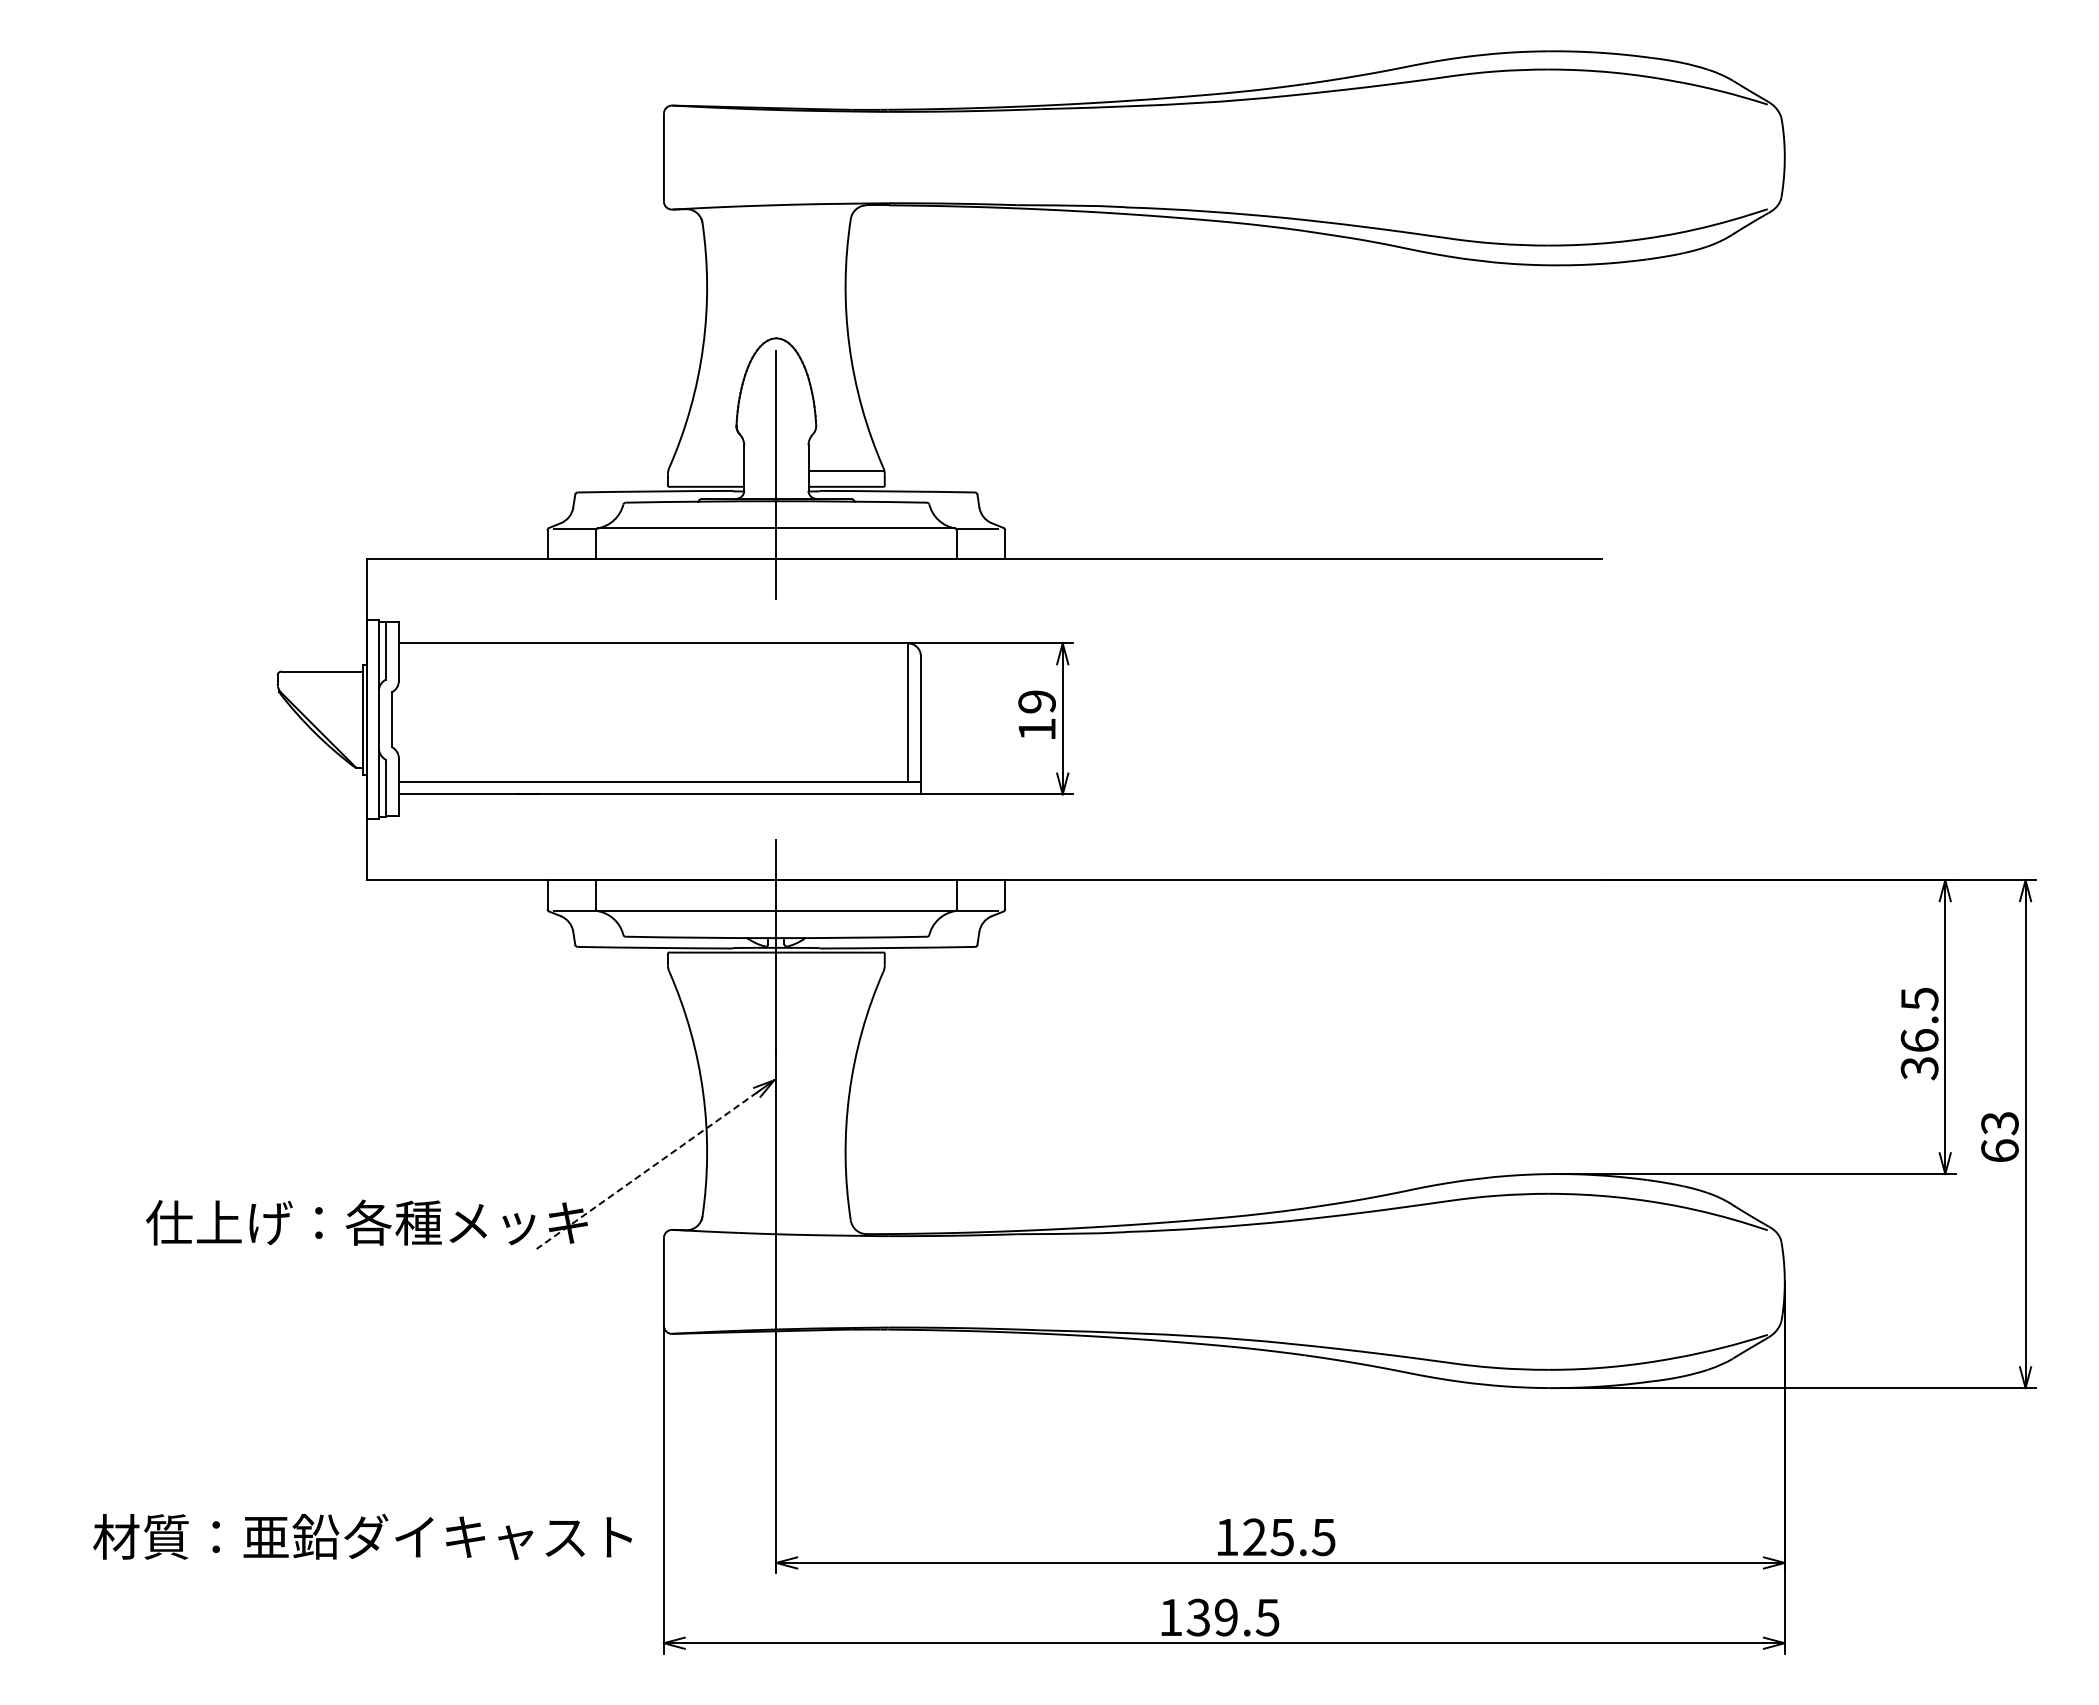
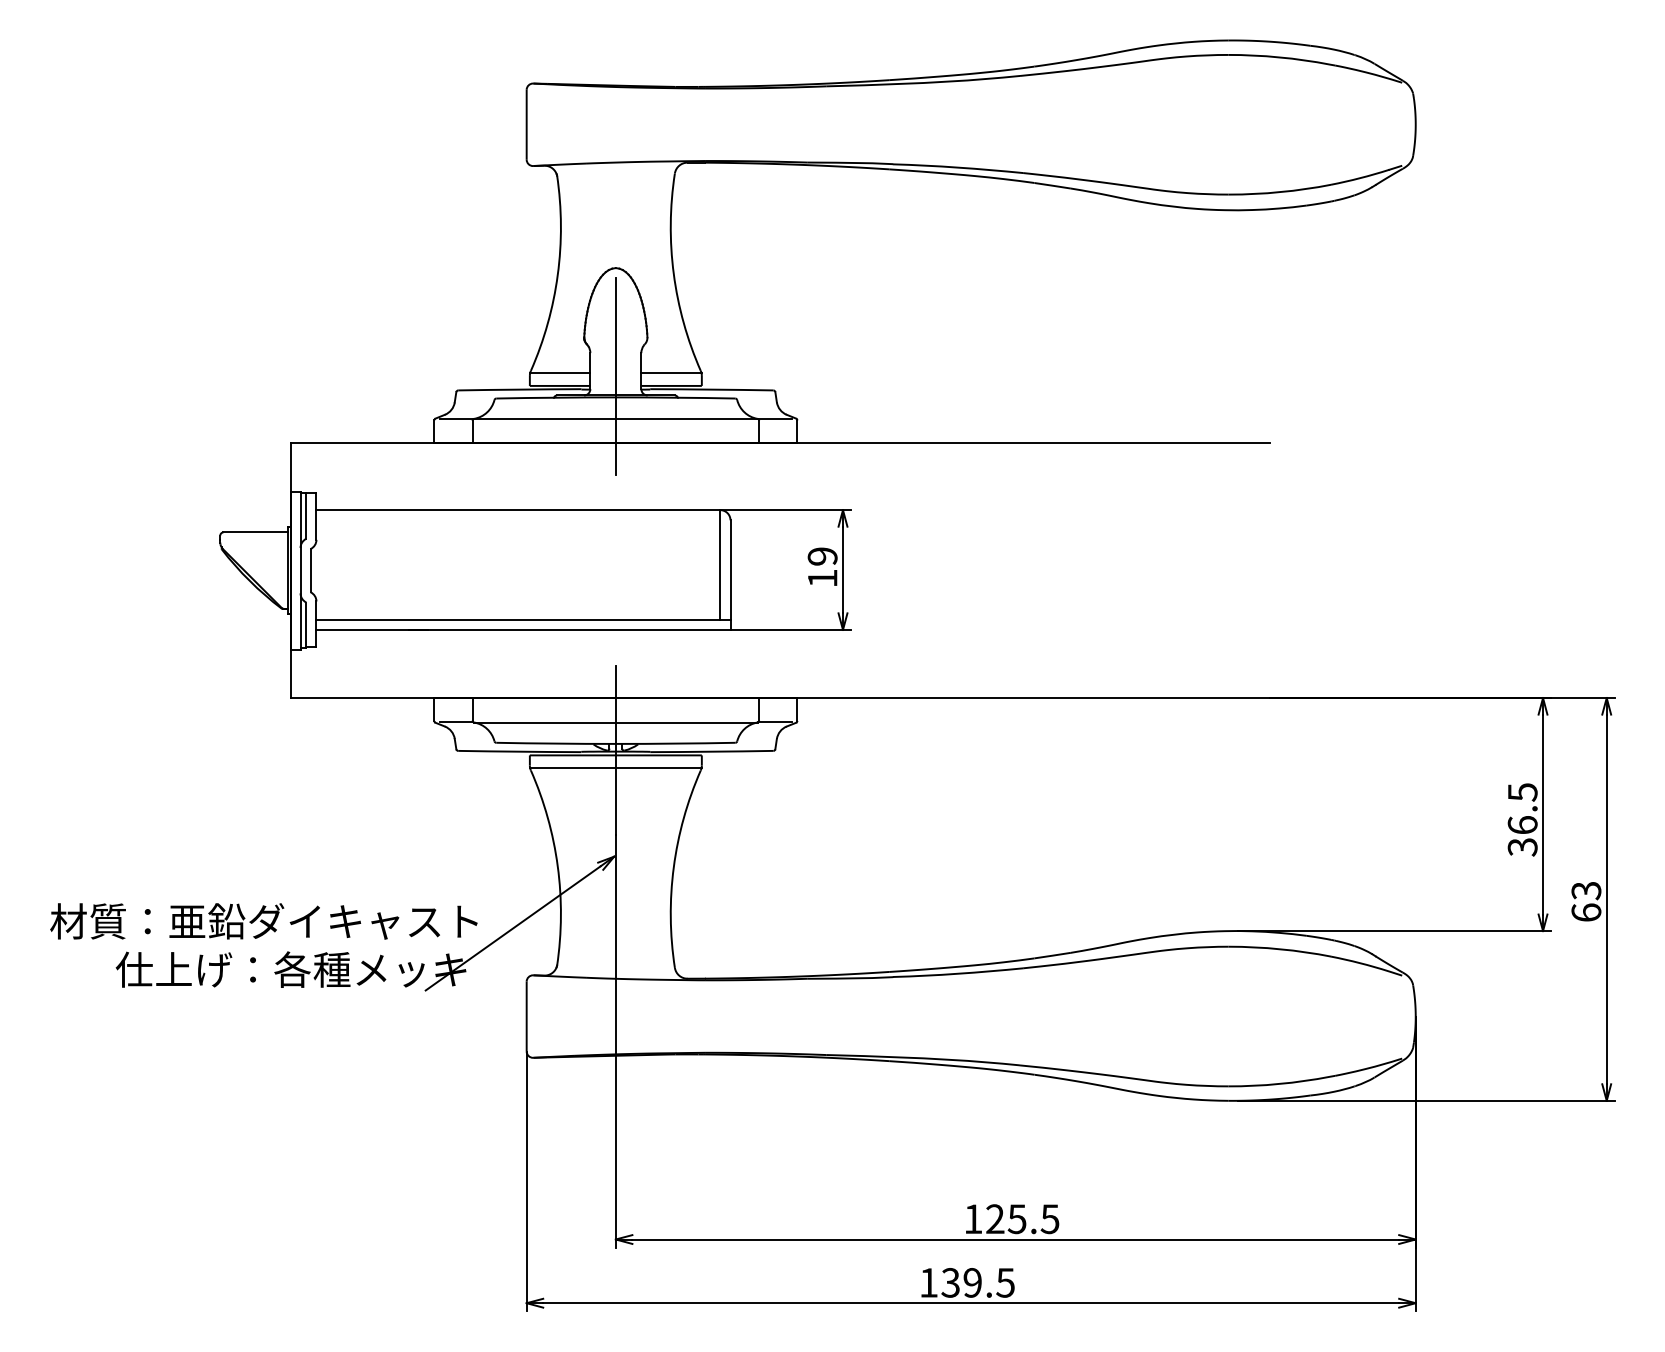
line: (706, 470) -> (560, 372), added
line: (776, 968) -> (615, 768), added
line: (646, 1170) -> (512, 928), dashed -> solid
text: (362, 1536) -> (263, 921), moved

